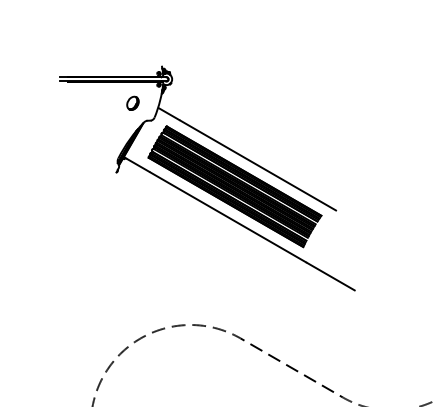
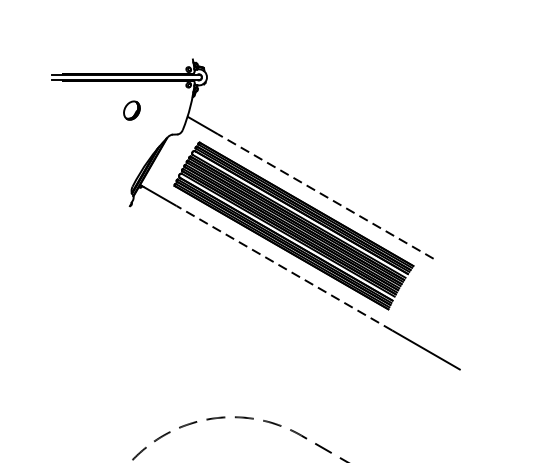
part: (132, 102) -> (131, 109), moved
line: (257, 165) -> (325, 196), solid -> dashed
line: (227, 217) -> (283, 268), solid -> dashed

